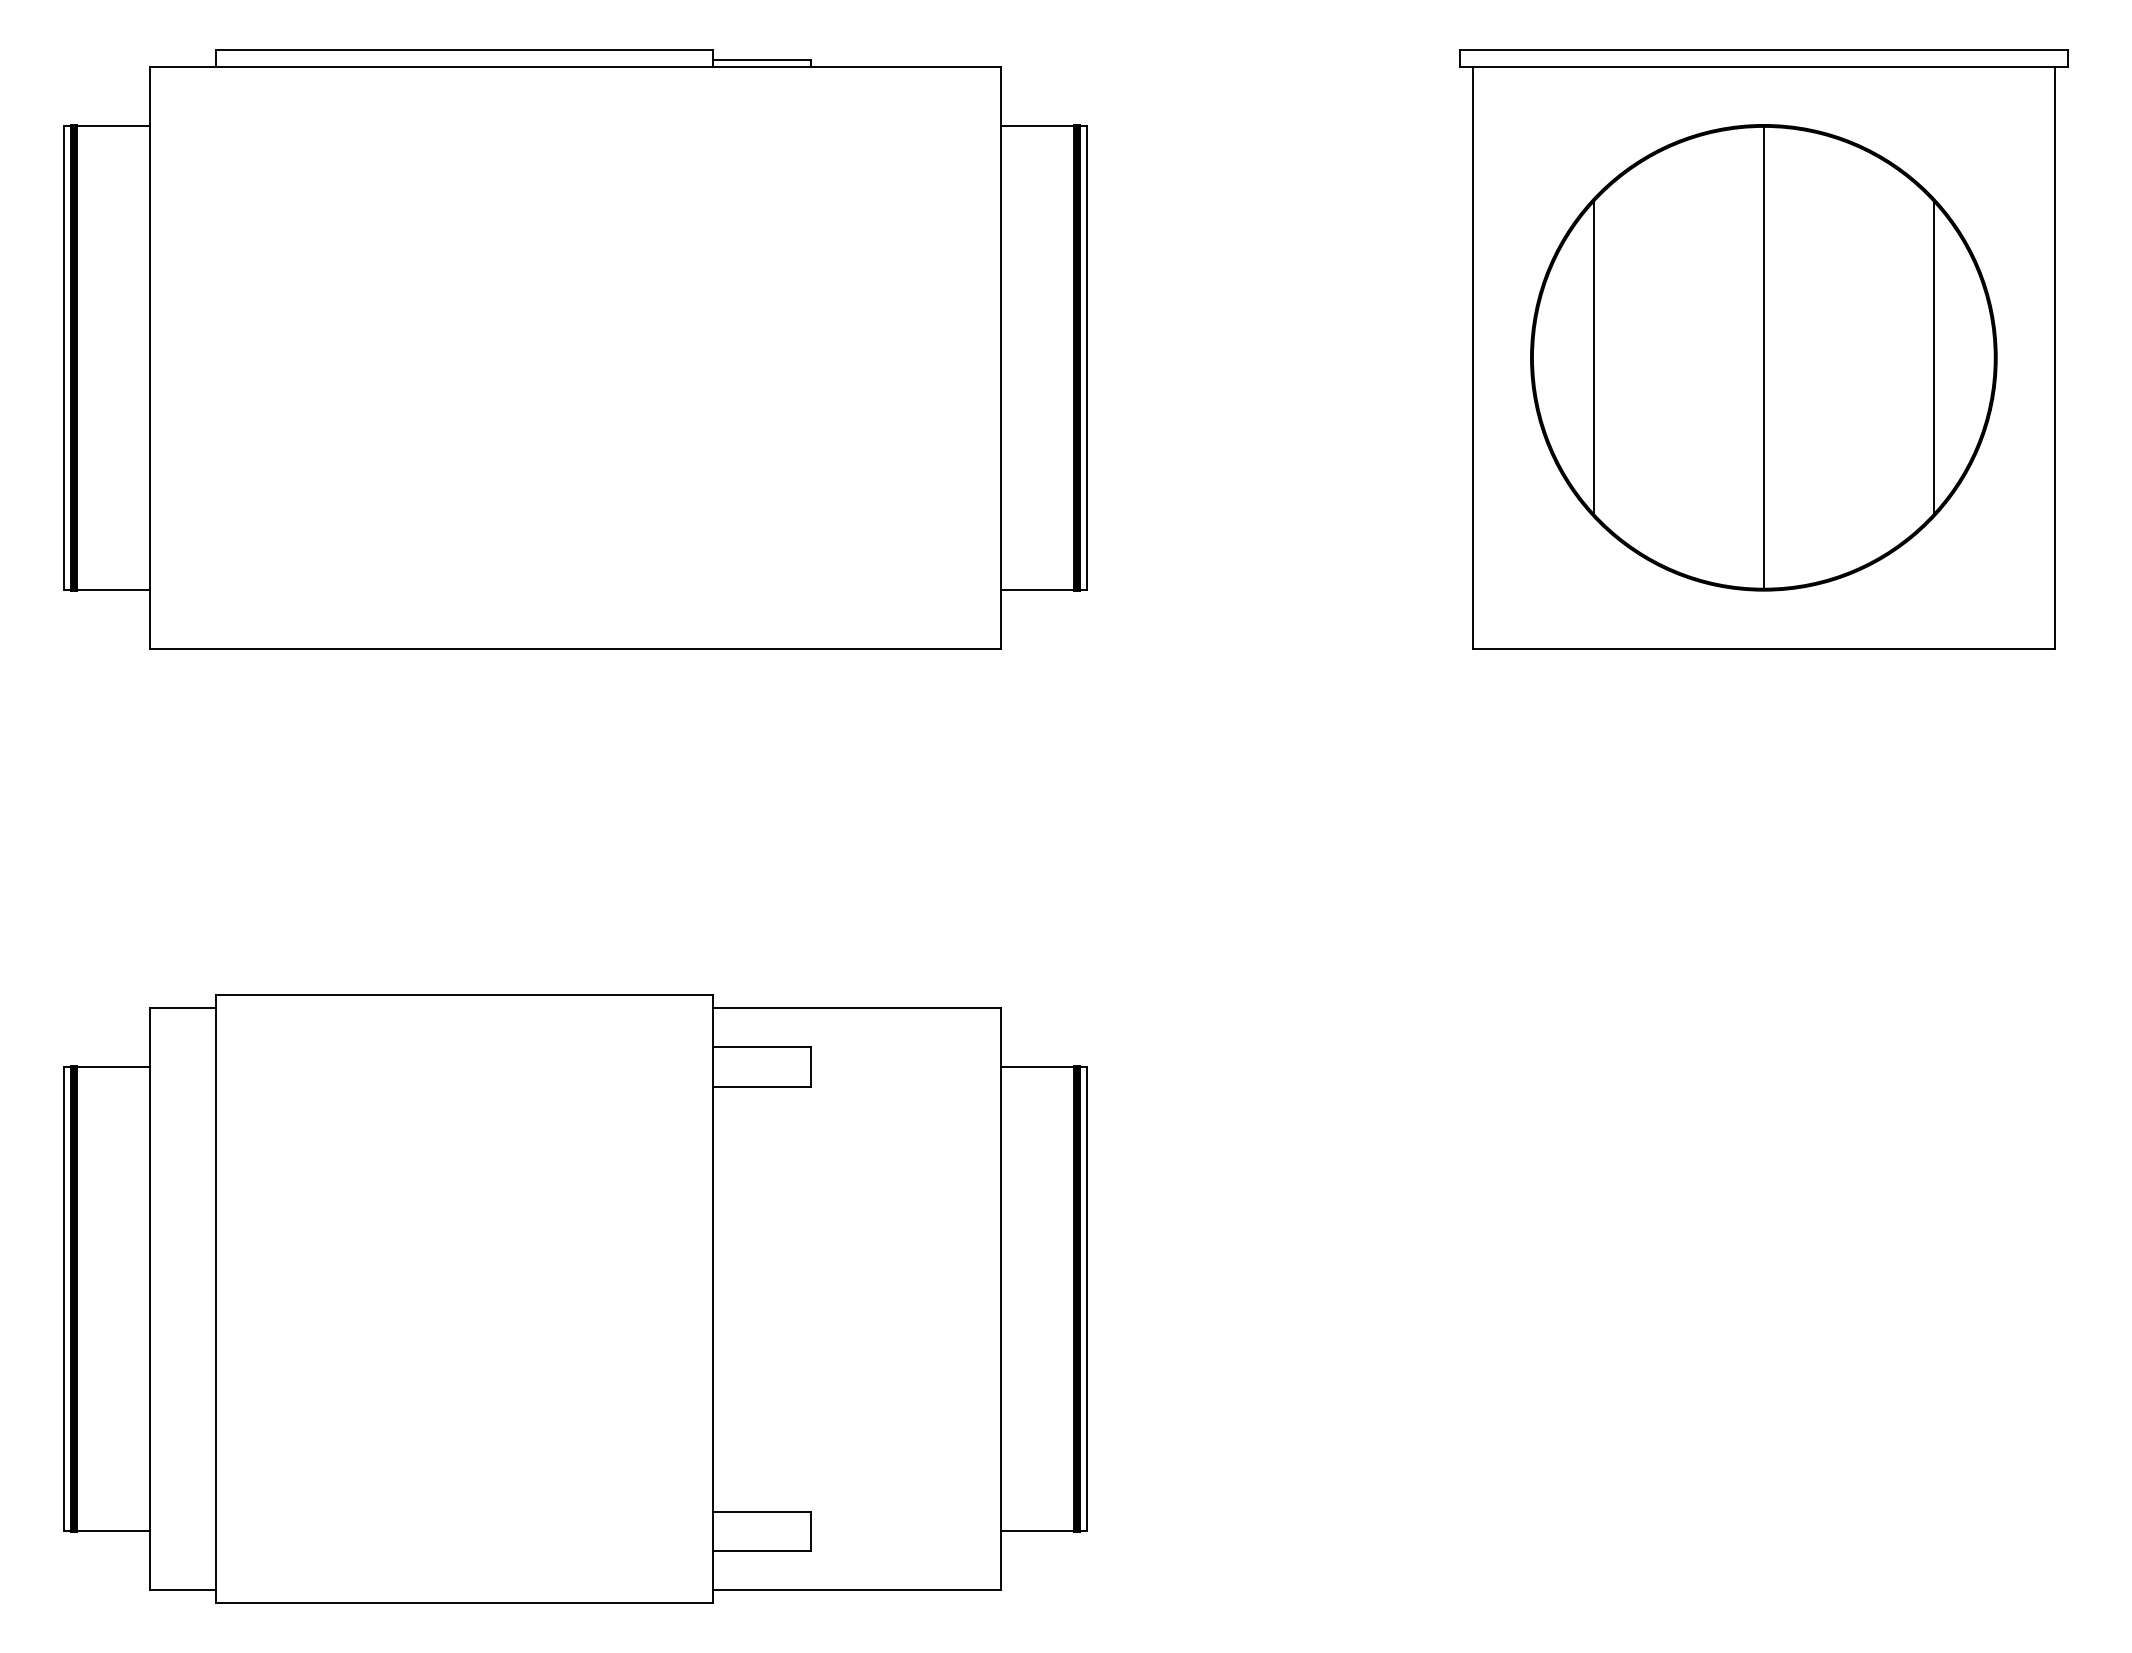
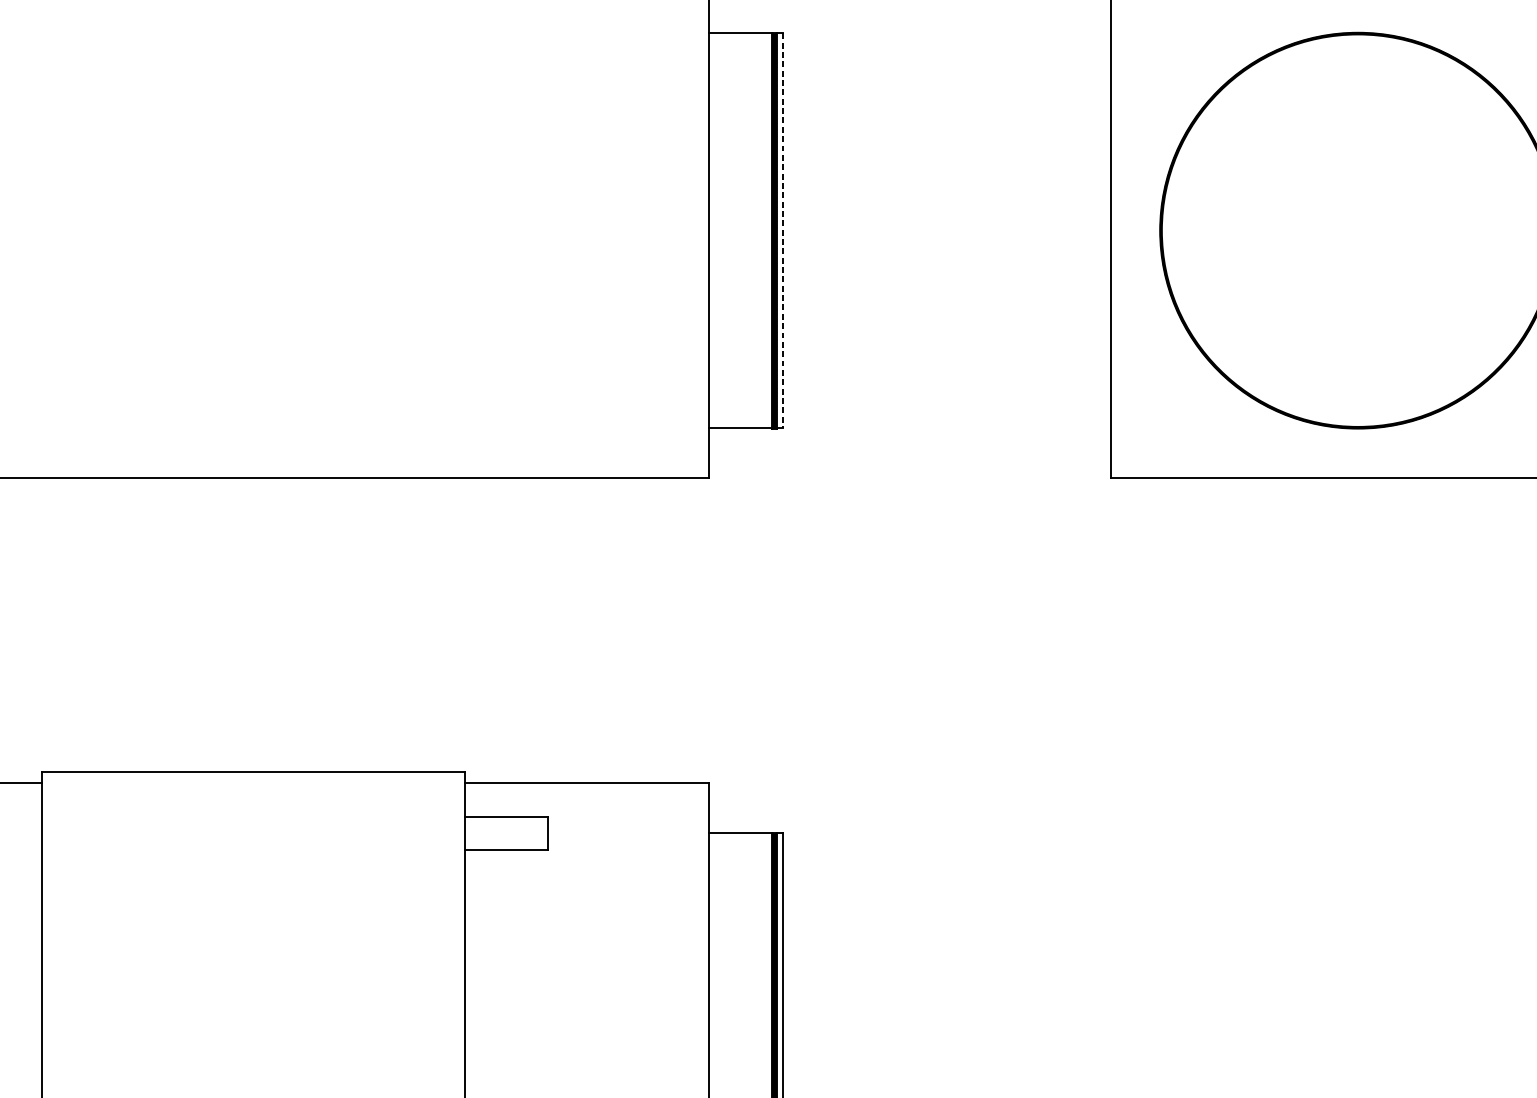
line: (1593, 357) -> (1213, 230), removed
line: (1763, 357) -> (1357, 230), removed
line: (1933, 357) -> (1502, 230), removed
line: (1086, 358) -> (782, 231), solid -> dashed

